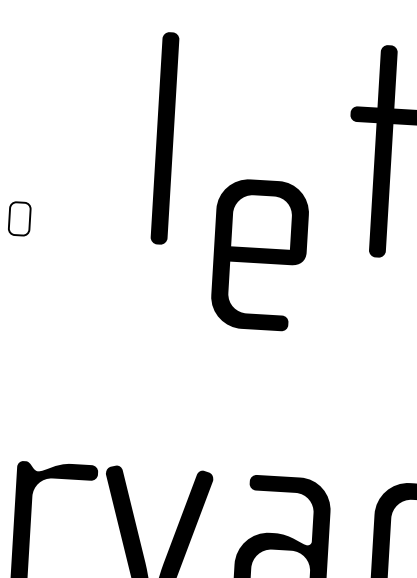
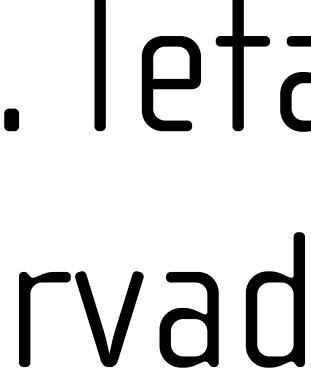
fill: (19, 218) -> (11, 119), added
part: (258, 254) -> (170, 83), moved

